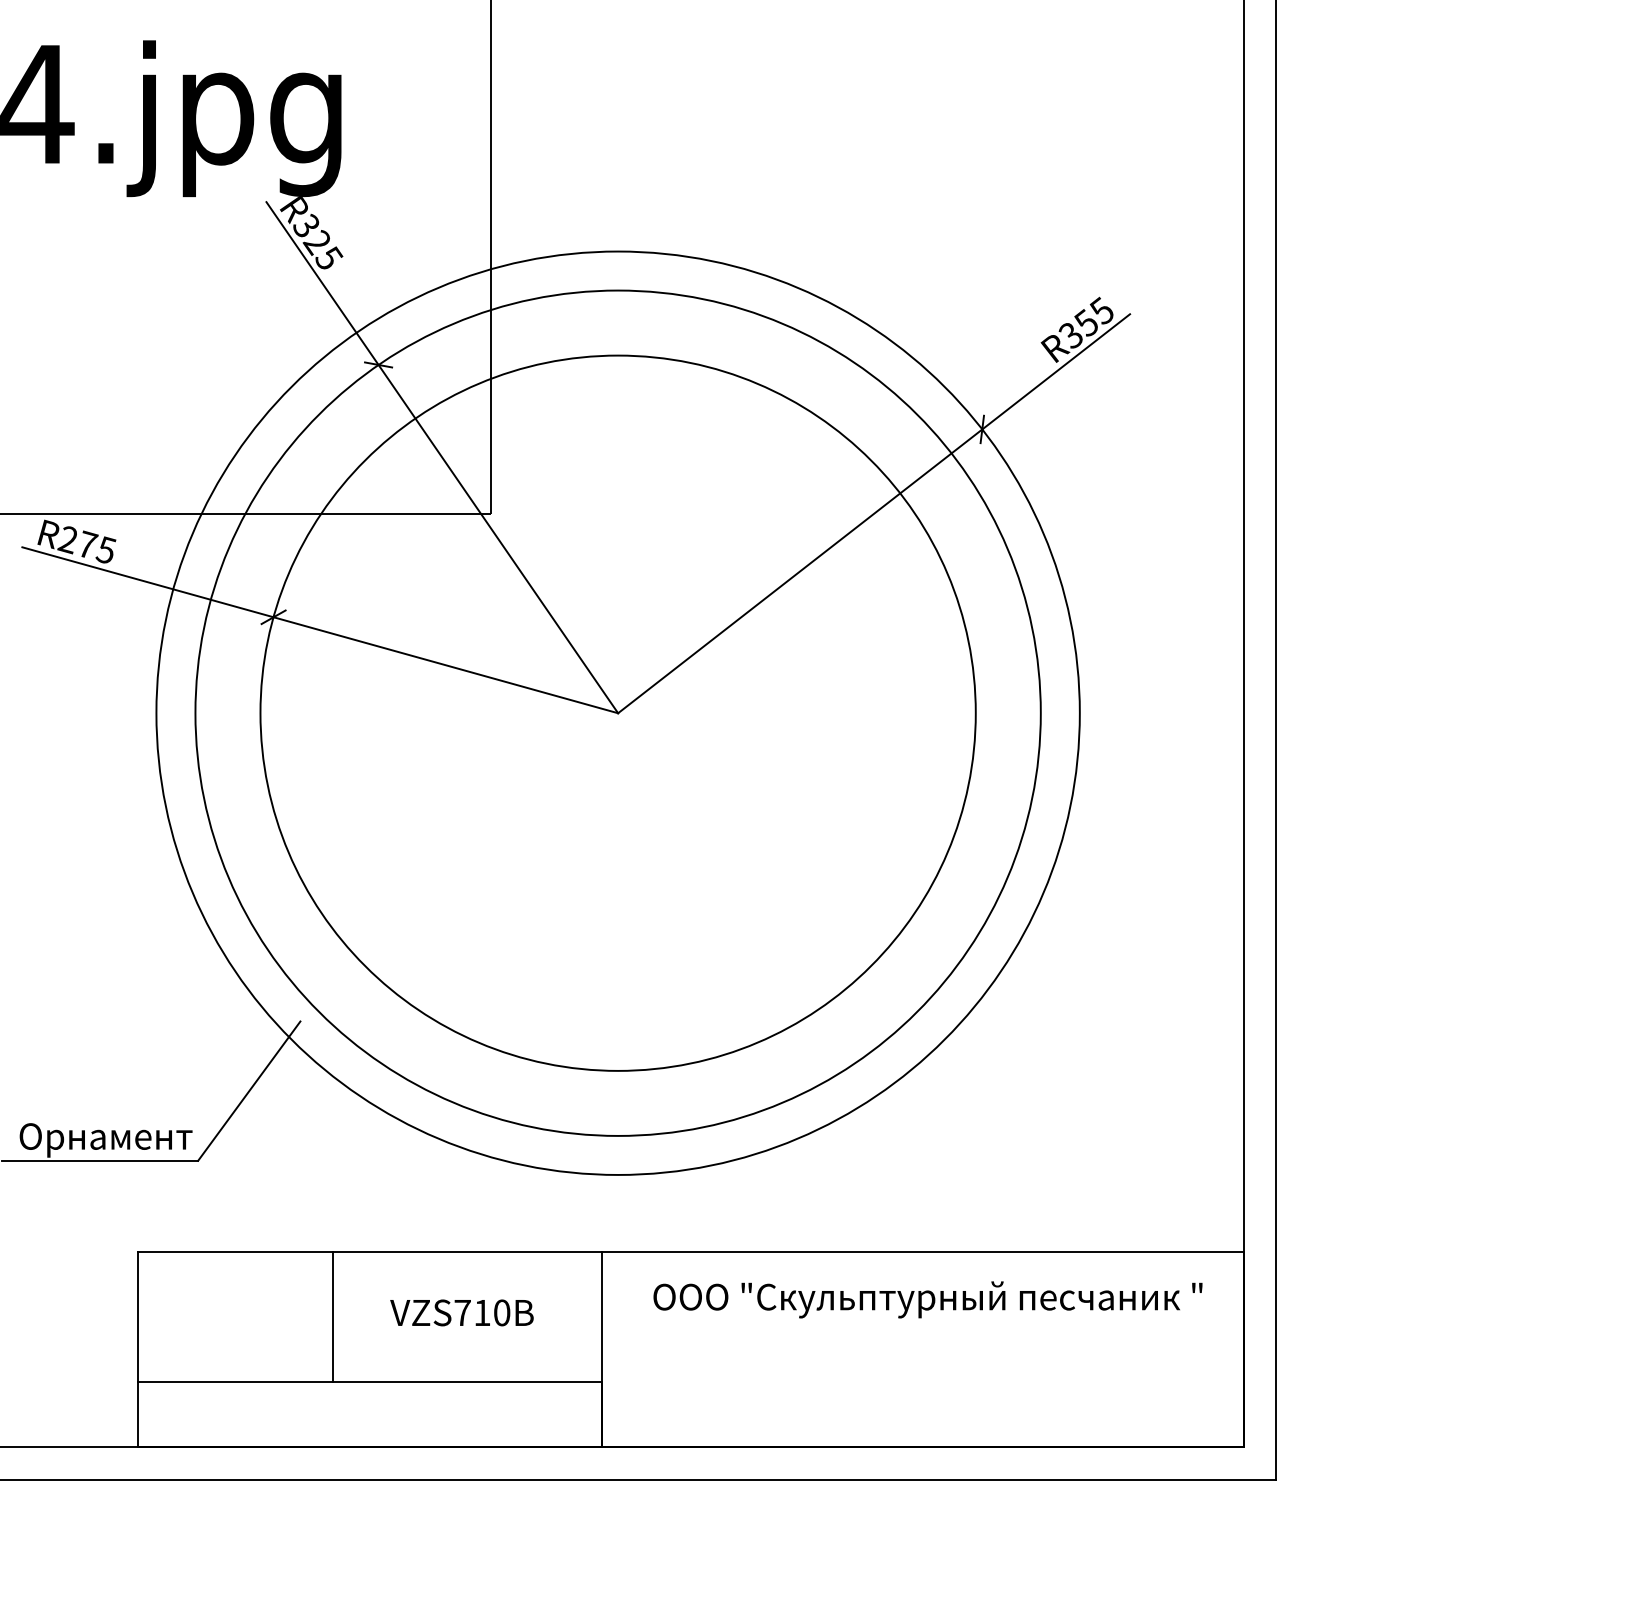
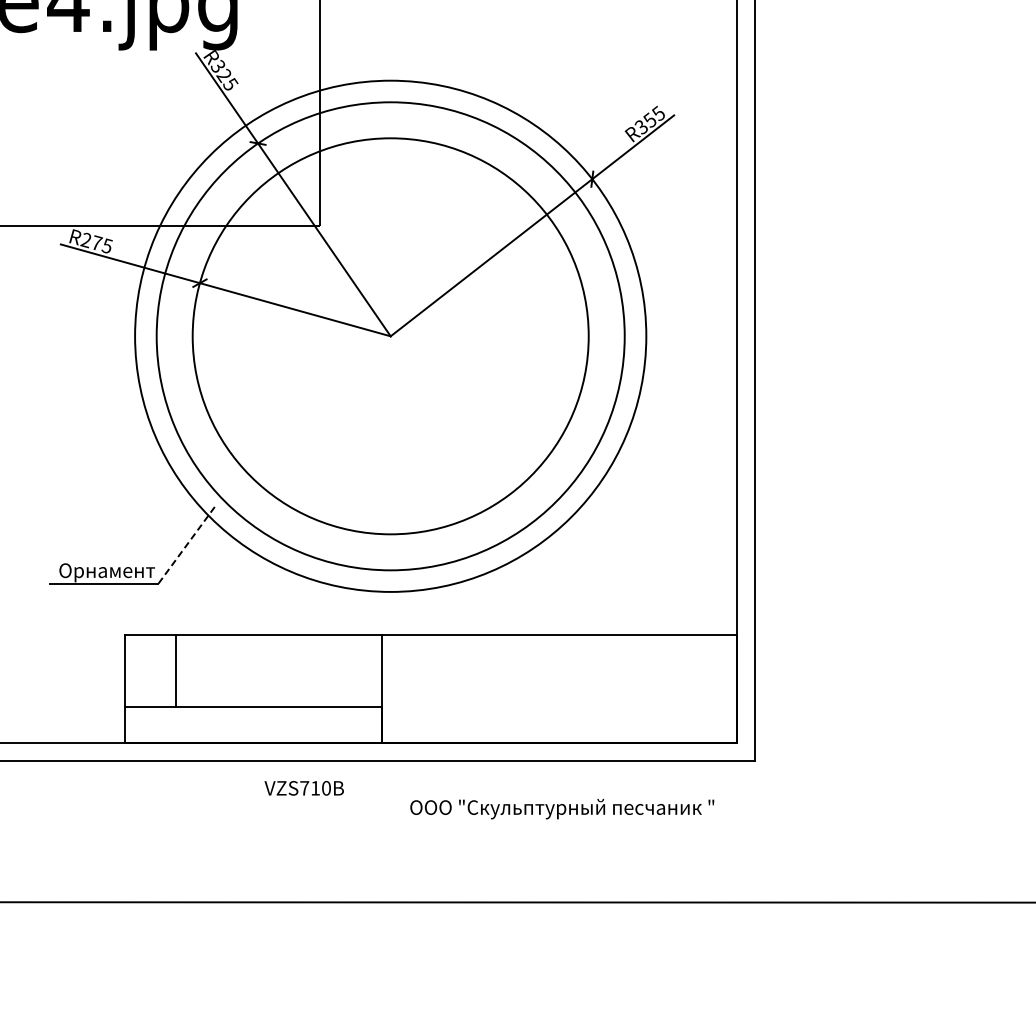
line: (249, 1091) -> (186, 545), solid -> dashed
text: (928, 1300) -> (562, 809), moved
text: (460, 1313) -> (303, 788), moved
line: (332, 1316) -> (175, 670), moved

